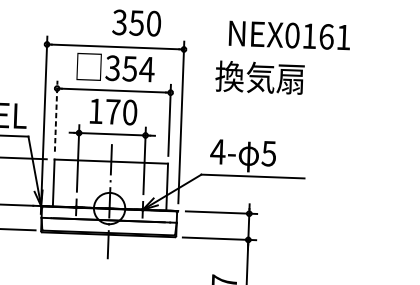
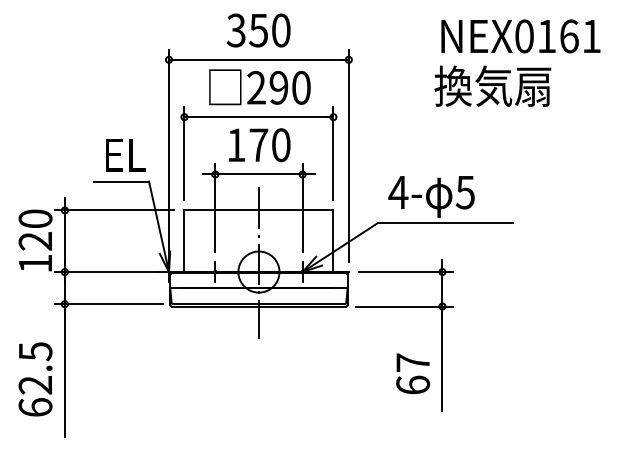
text: (136, 23) -> (258, 30), moved
text: (289, 35) -> (520, 36), moved
text: (129, 68) -> (278, 87), 354 -> 290
text: (259, 77) -> (492, 85), moved
line: (56, 116) -> (184, 153), dashed -> solid

